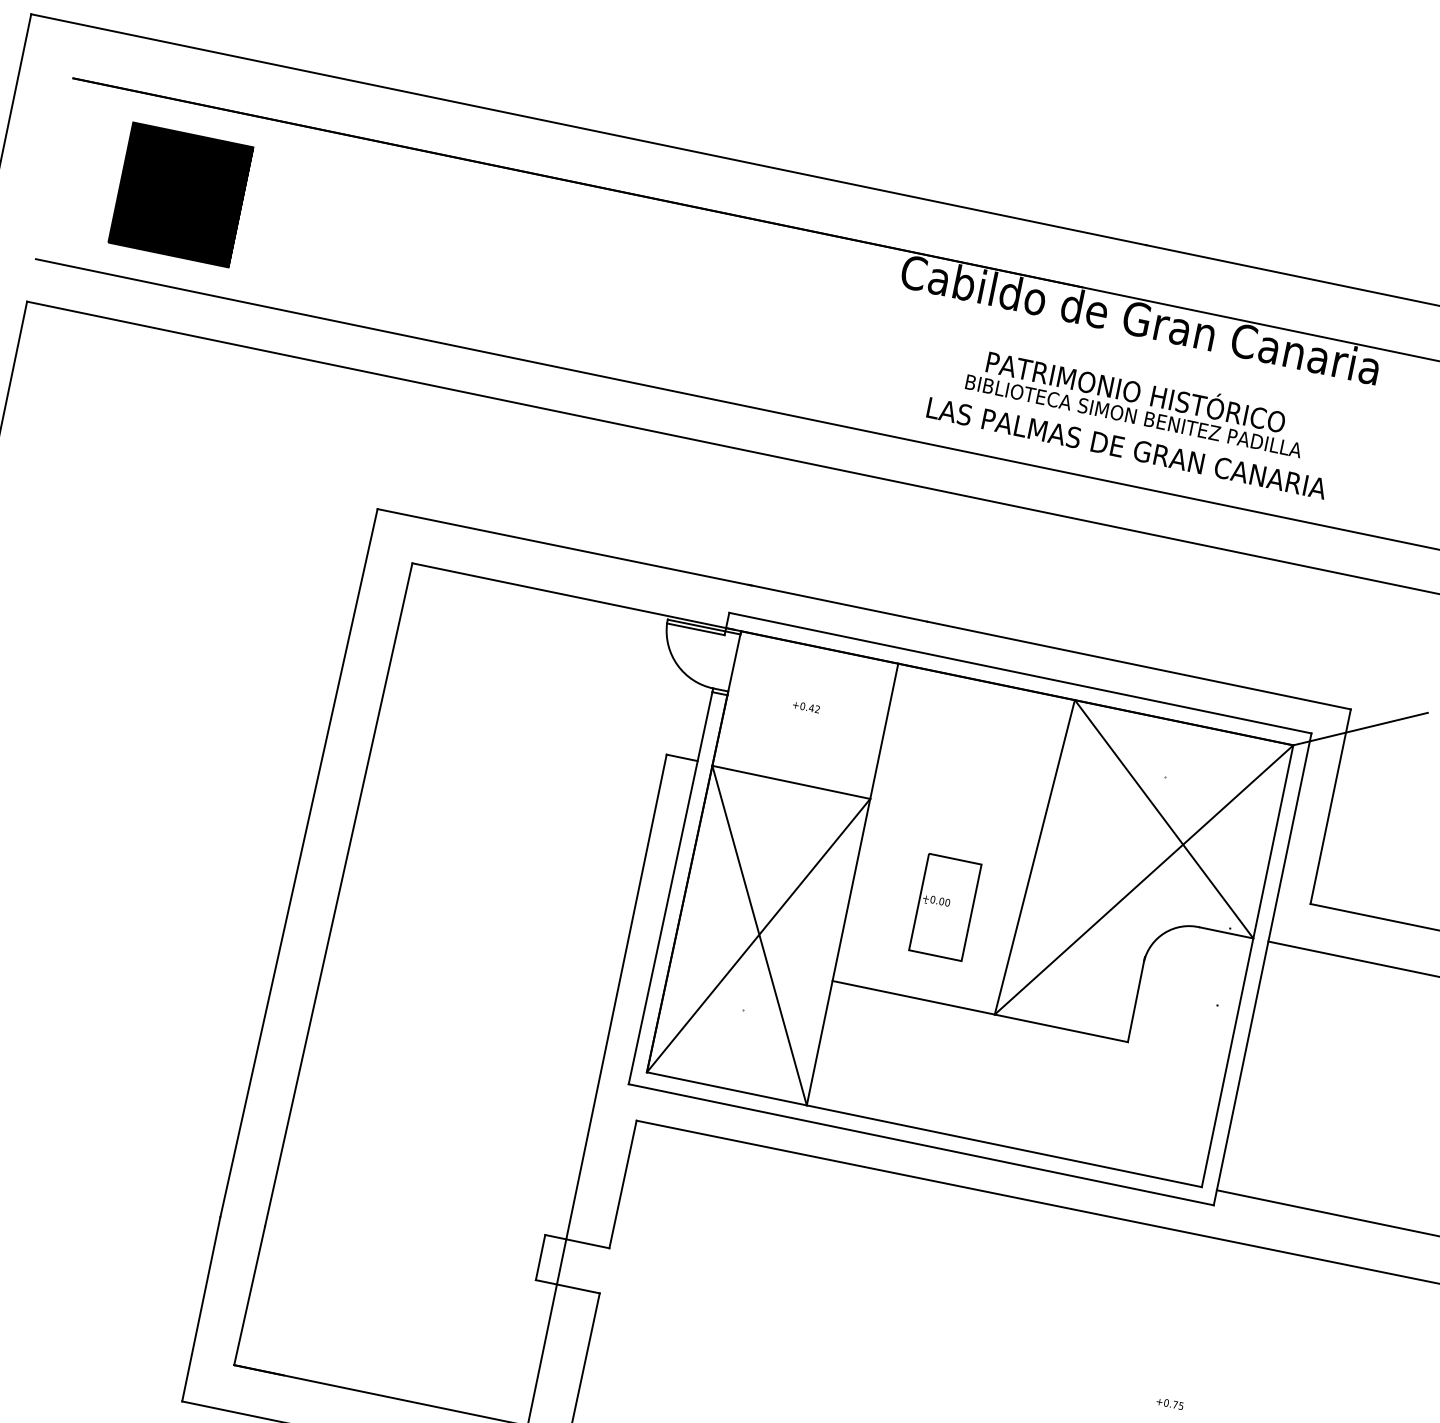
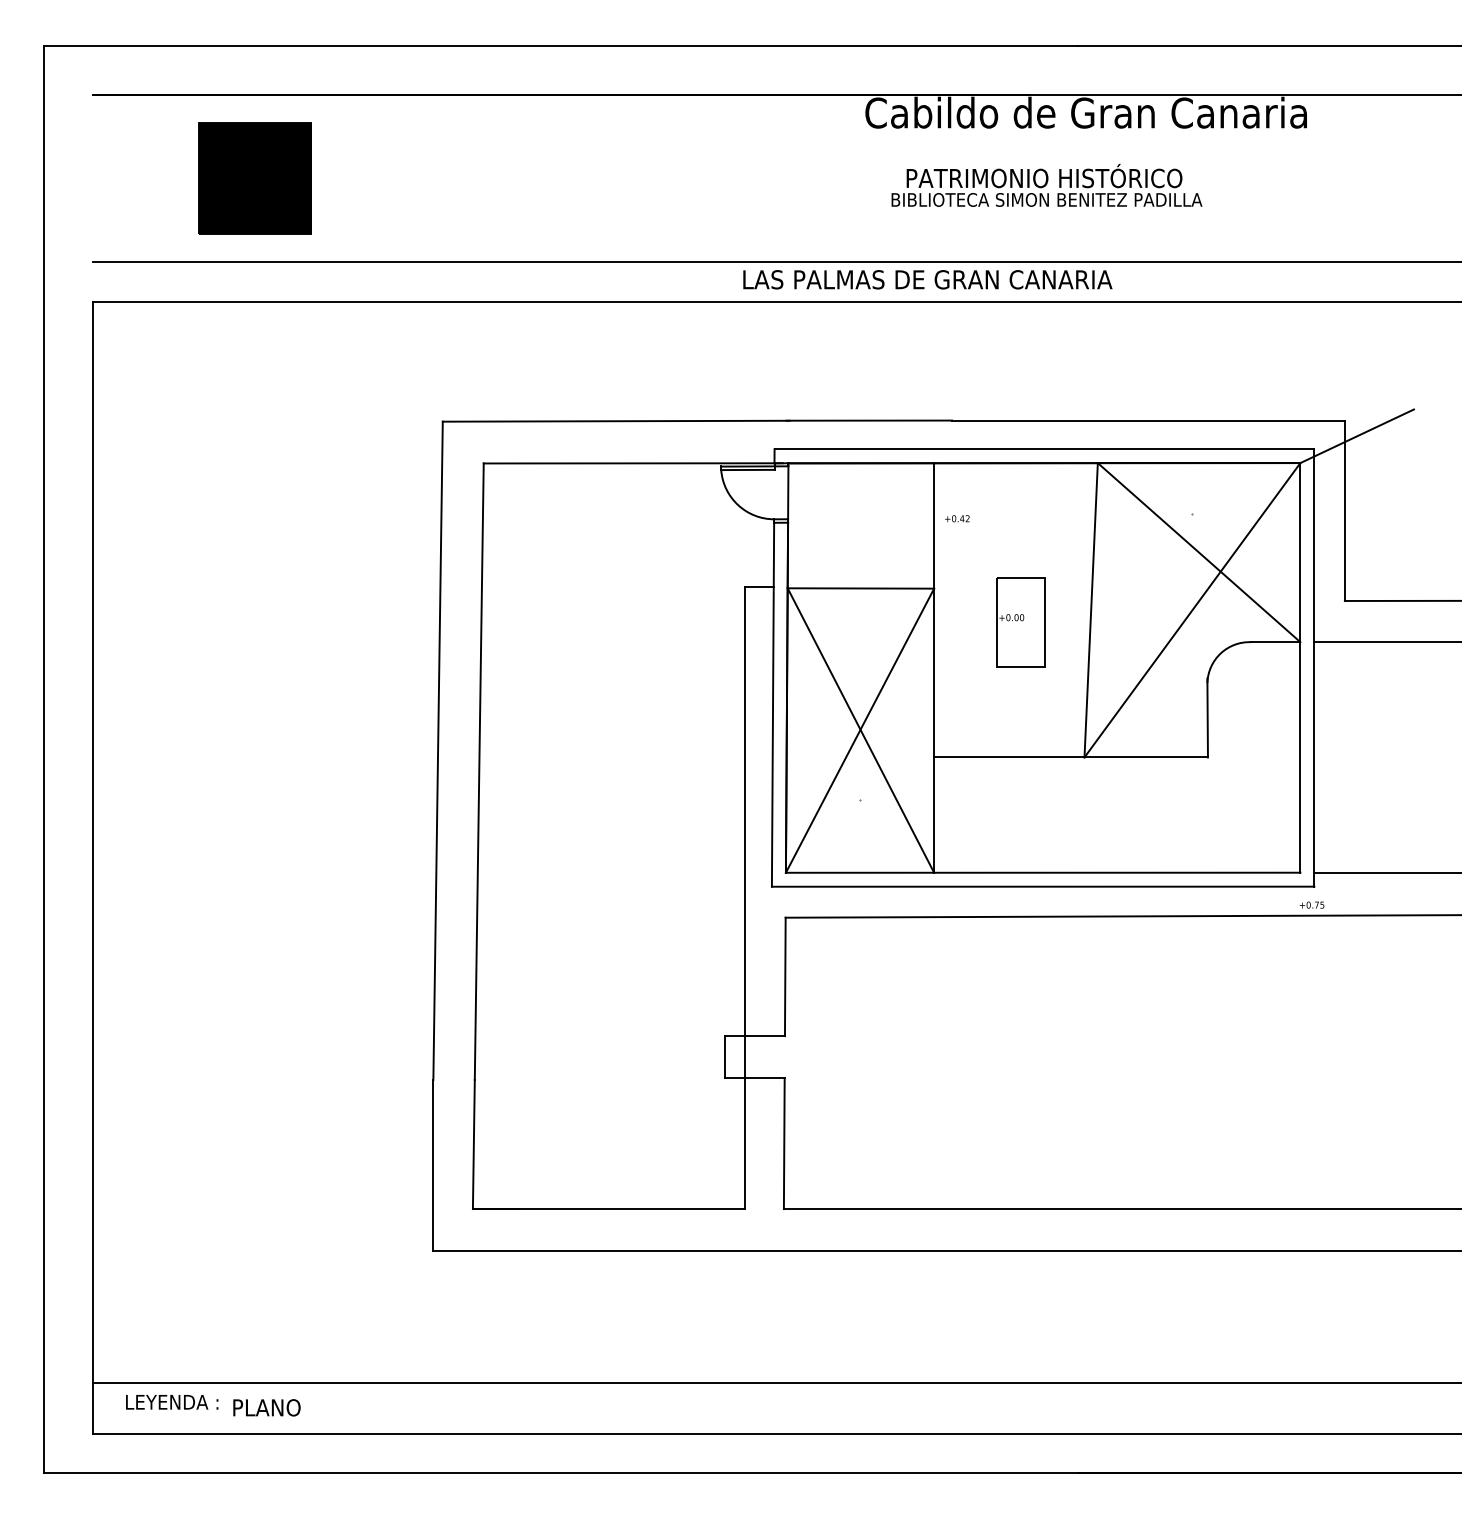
part: (180, 194) -> (254, 178), moved
text: (1136, 400) -> (1046, 185), moved
text: (1126, 448) -> (927, 279), moved
text: (806, 706) -> (957, 518), moved
part: (944, 907) -> (1020, 622), moved
text: (1169, 1402) -> (1311, 904), moved

